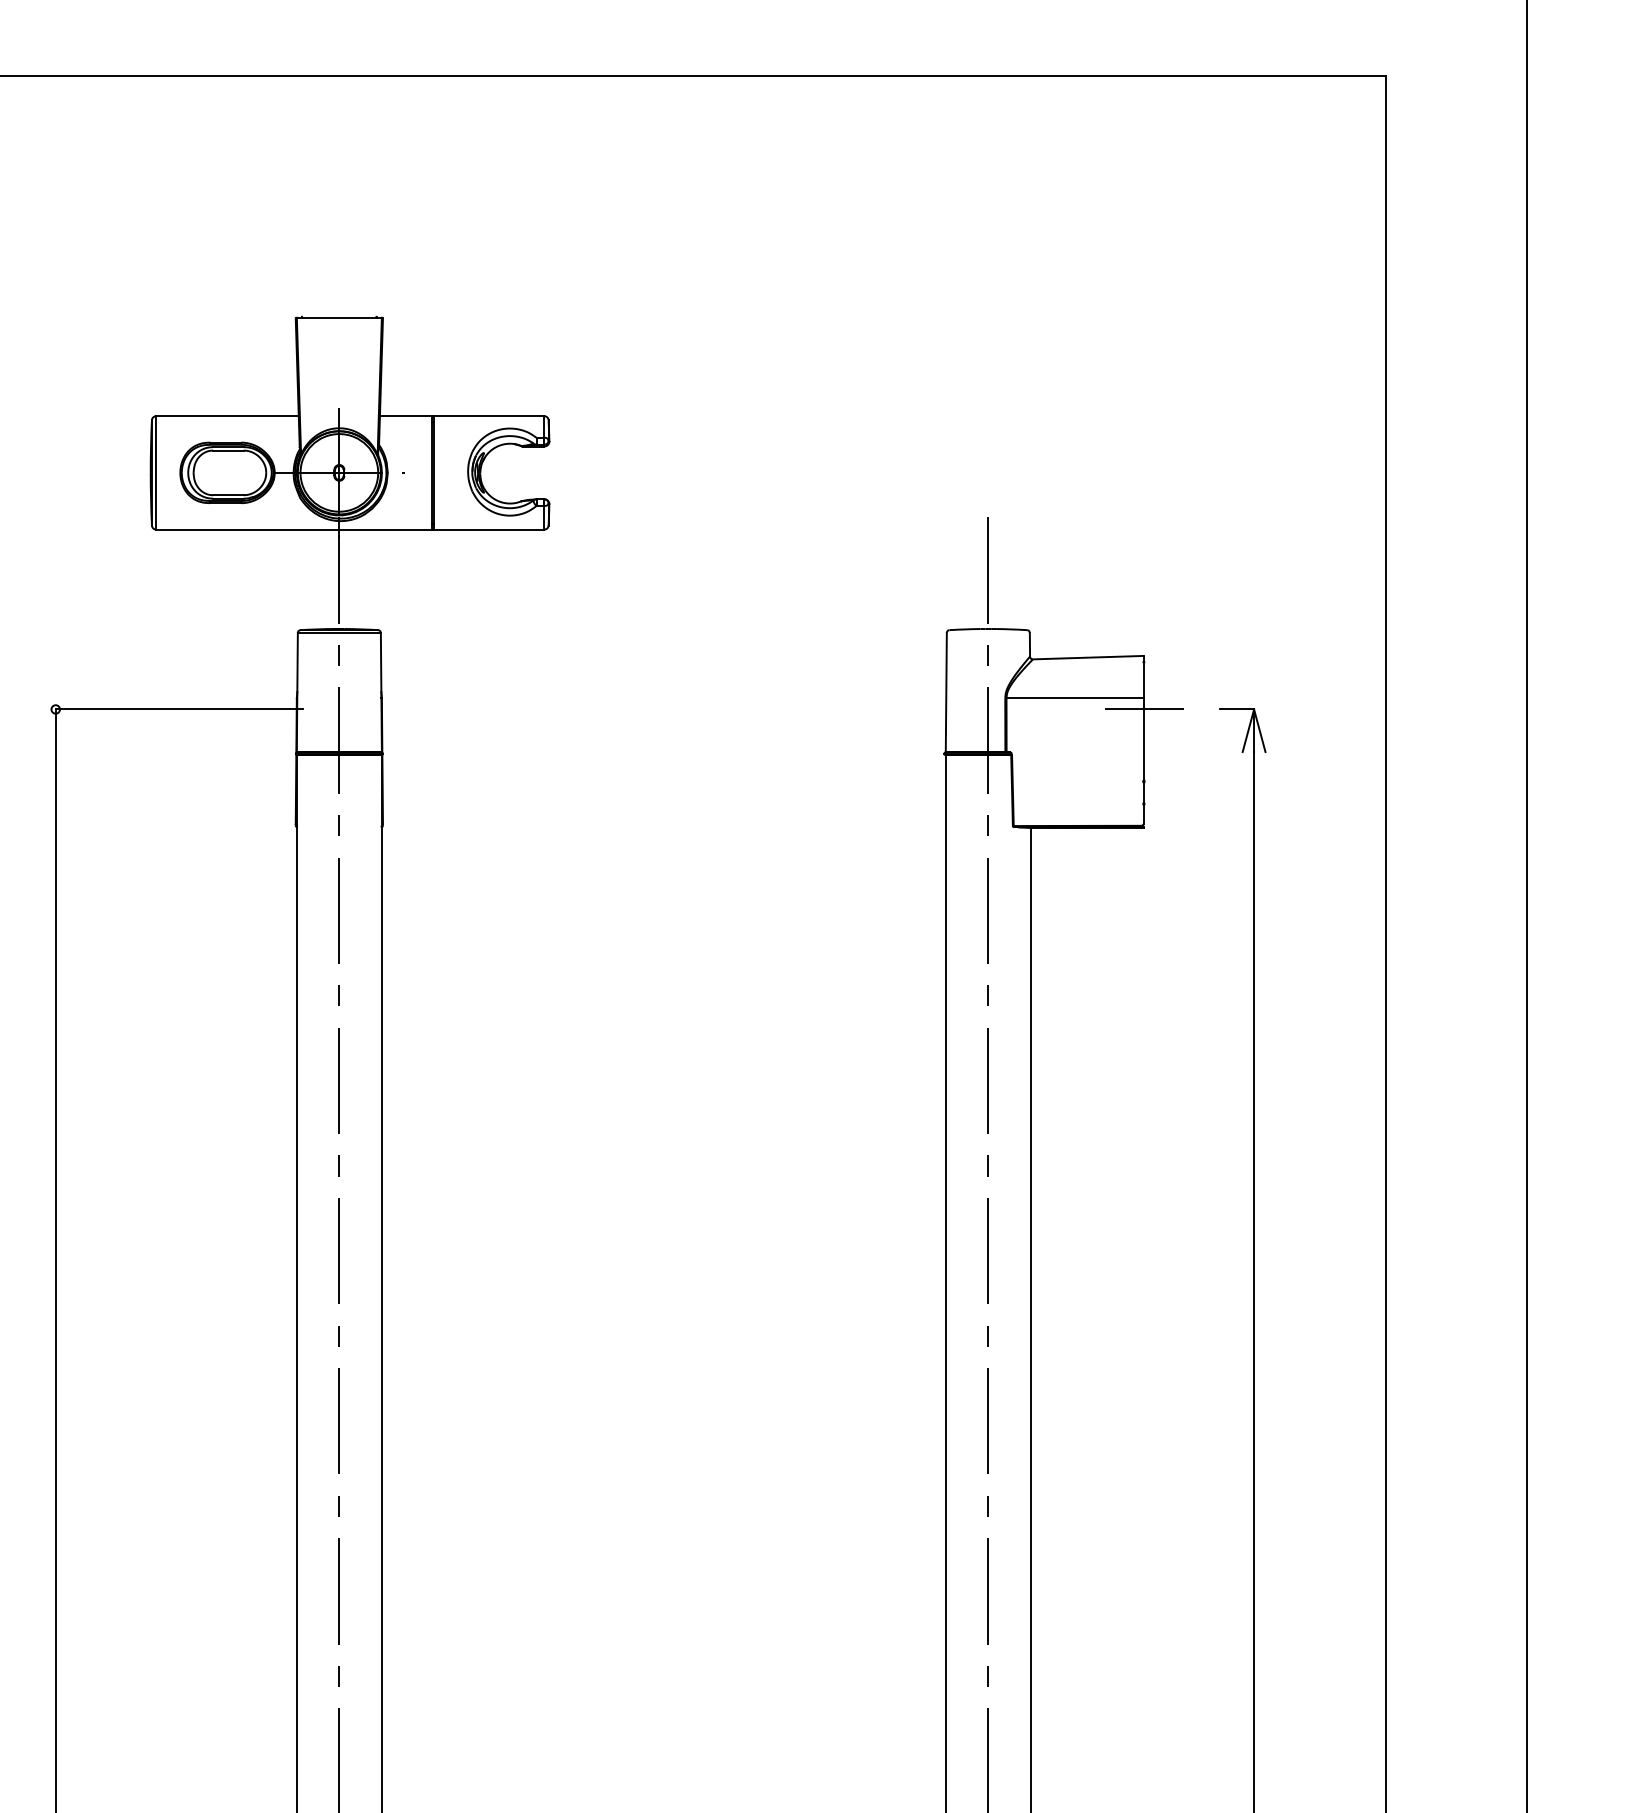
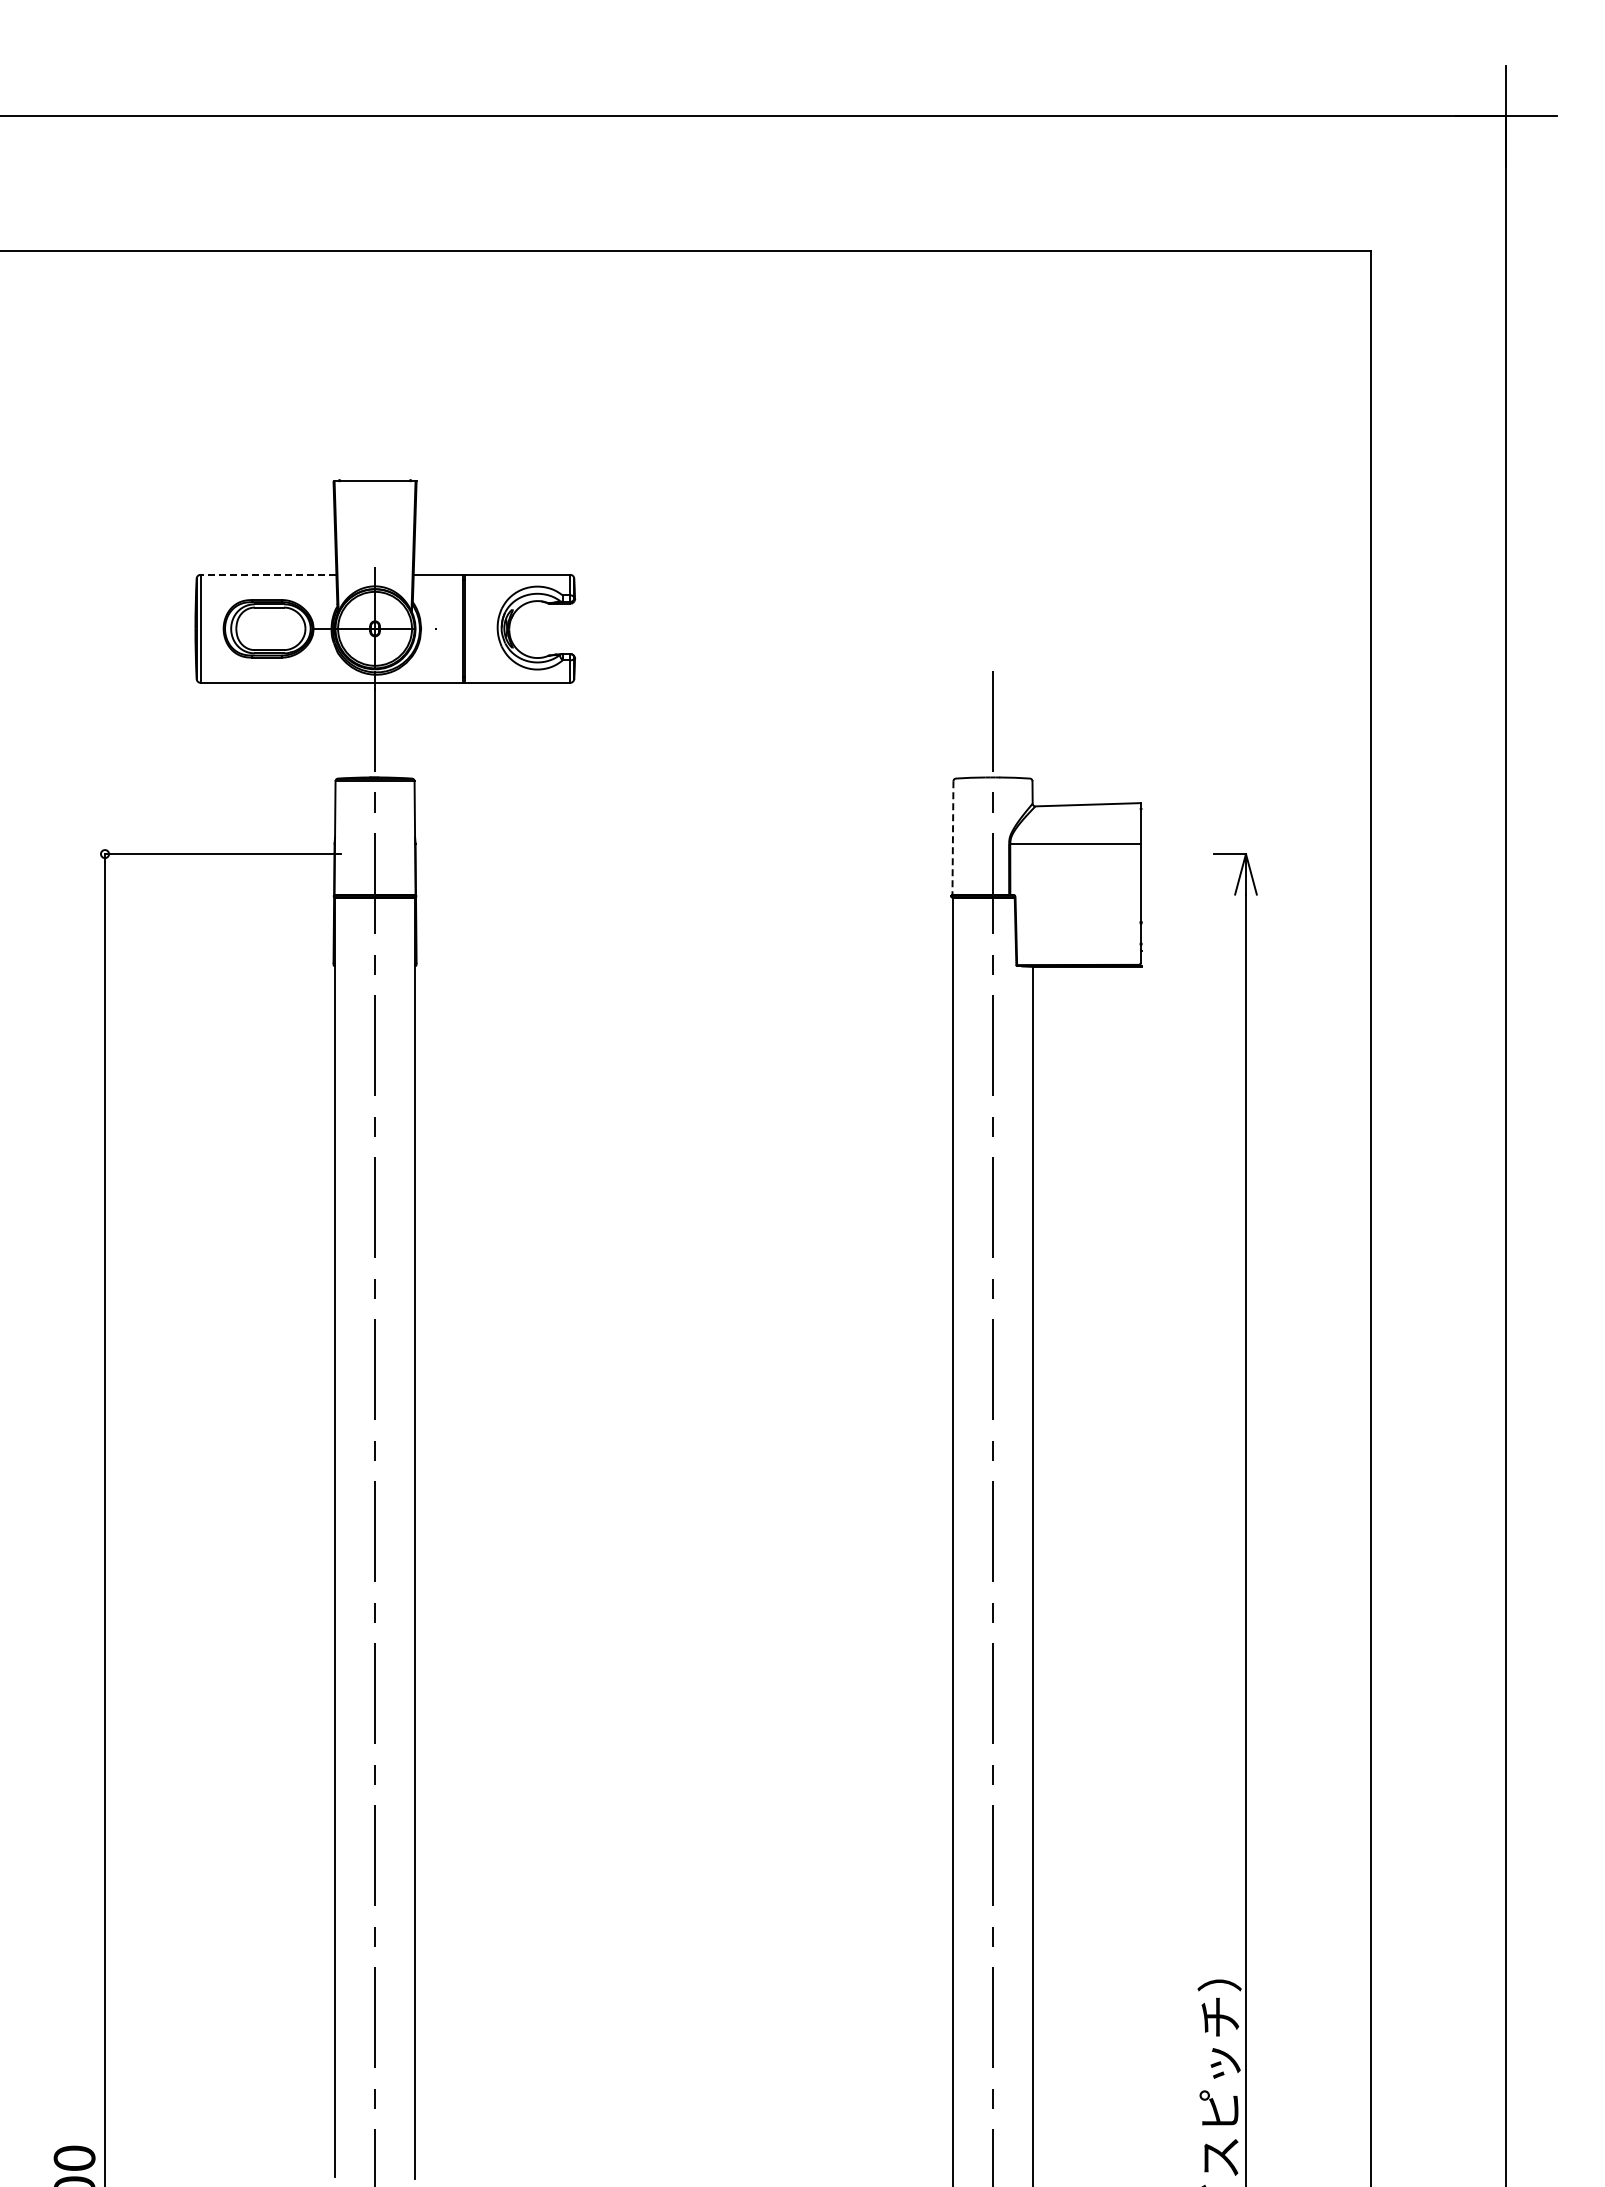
line: (227, 415) -> (268, 574), solid -> dashed
line: (945, 693) -> (952, 838), solid -> dashed
line: (1144, 709) -> (1141, 854), removed

